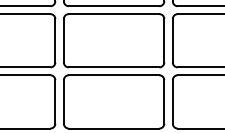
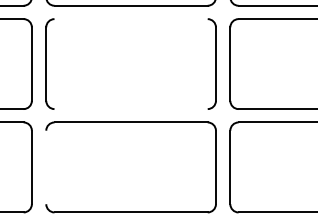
line: (113, 14) -> (130, 19), removed
line: (113, 67) -> (130, 109), removed
line: (63, 101) -> (45, 166), removed

